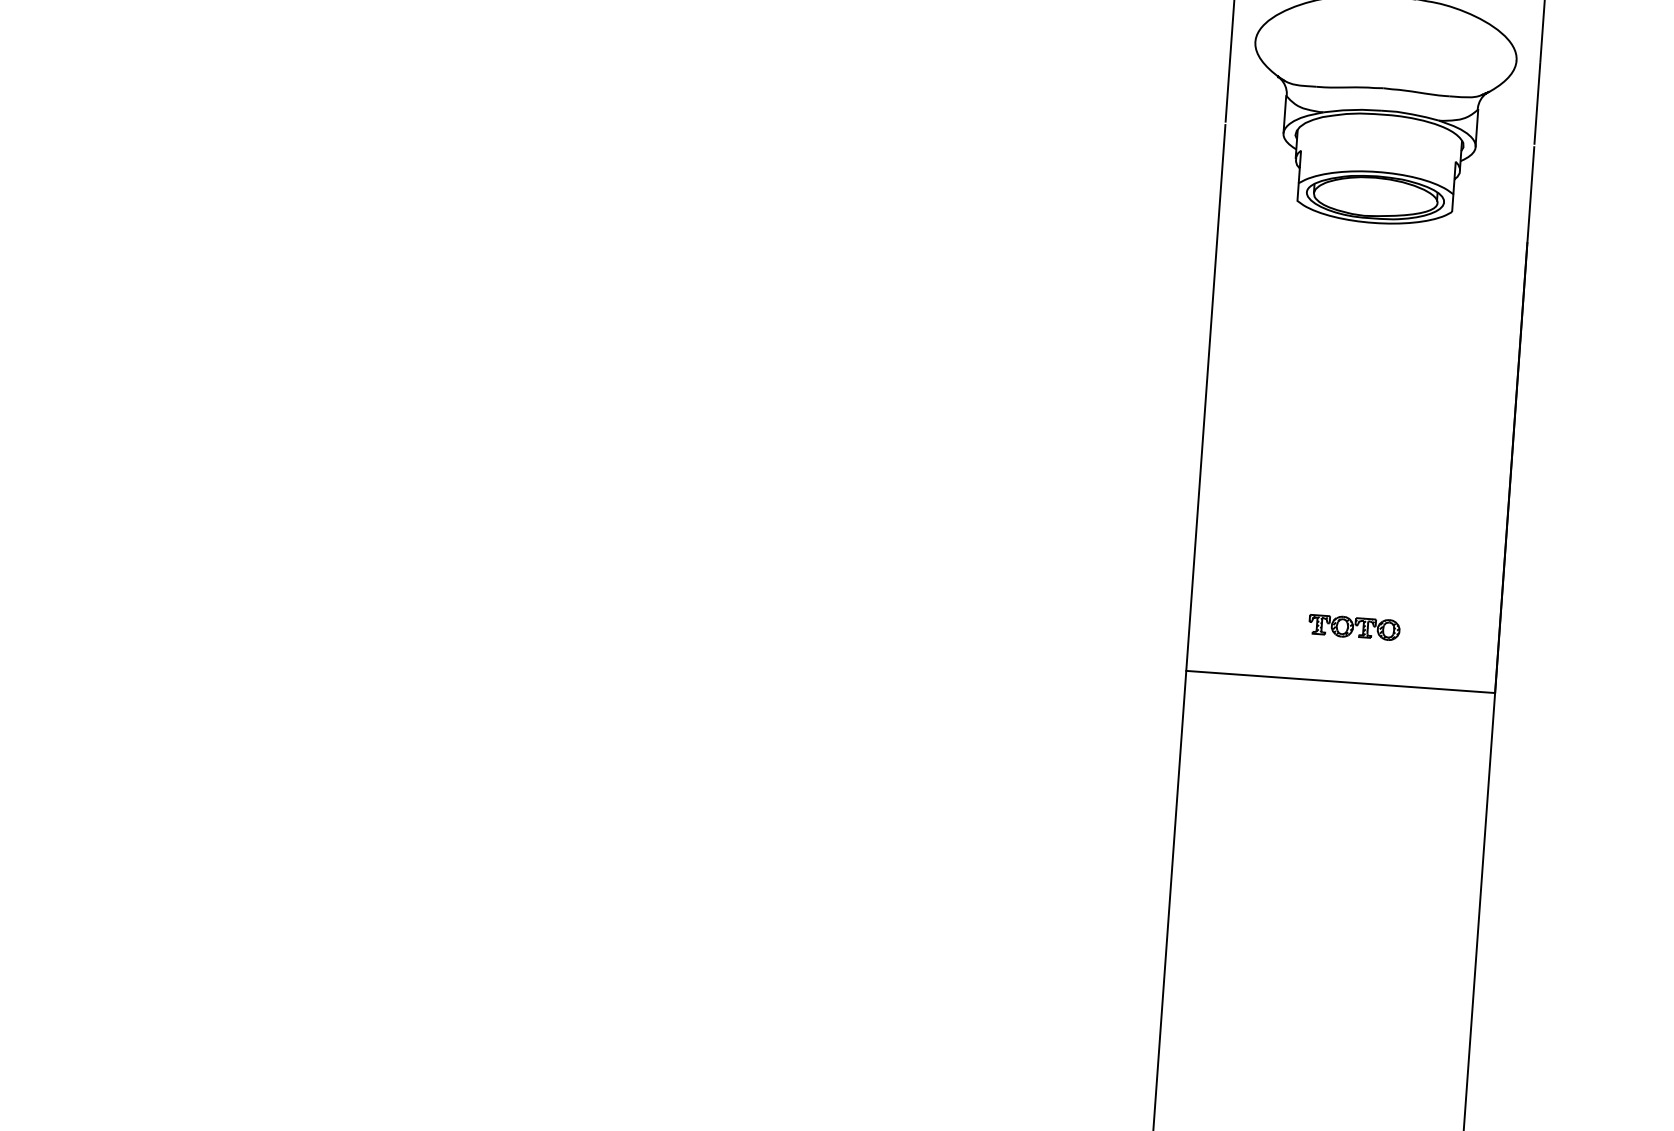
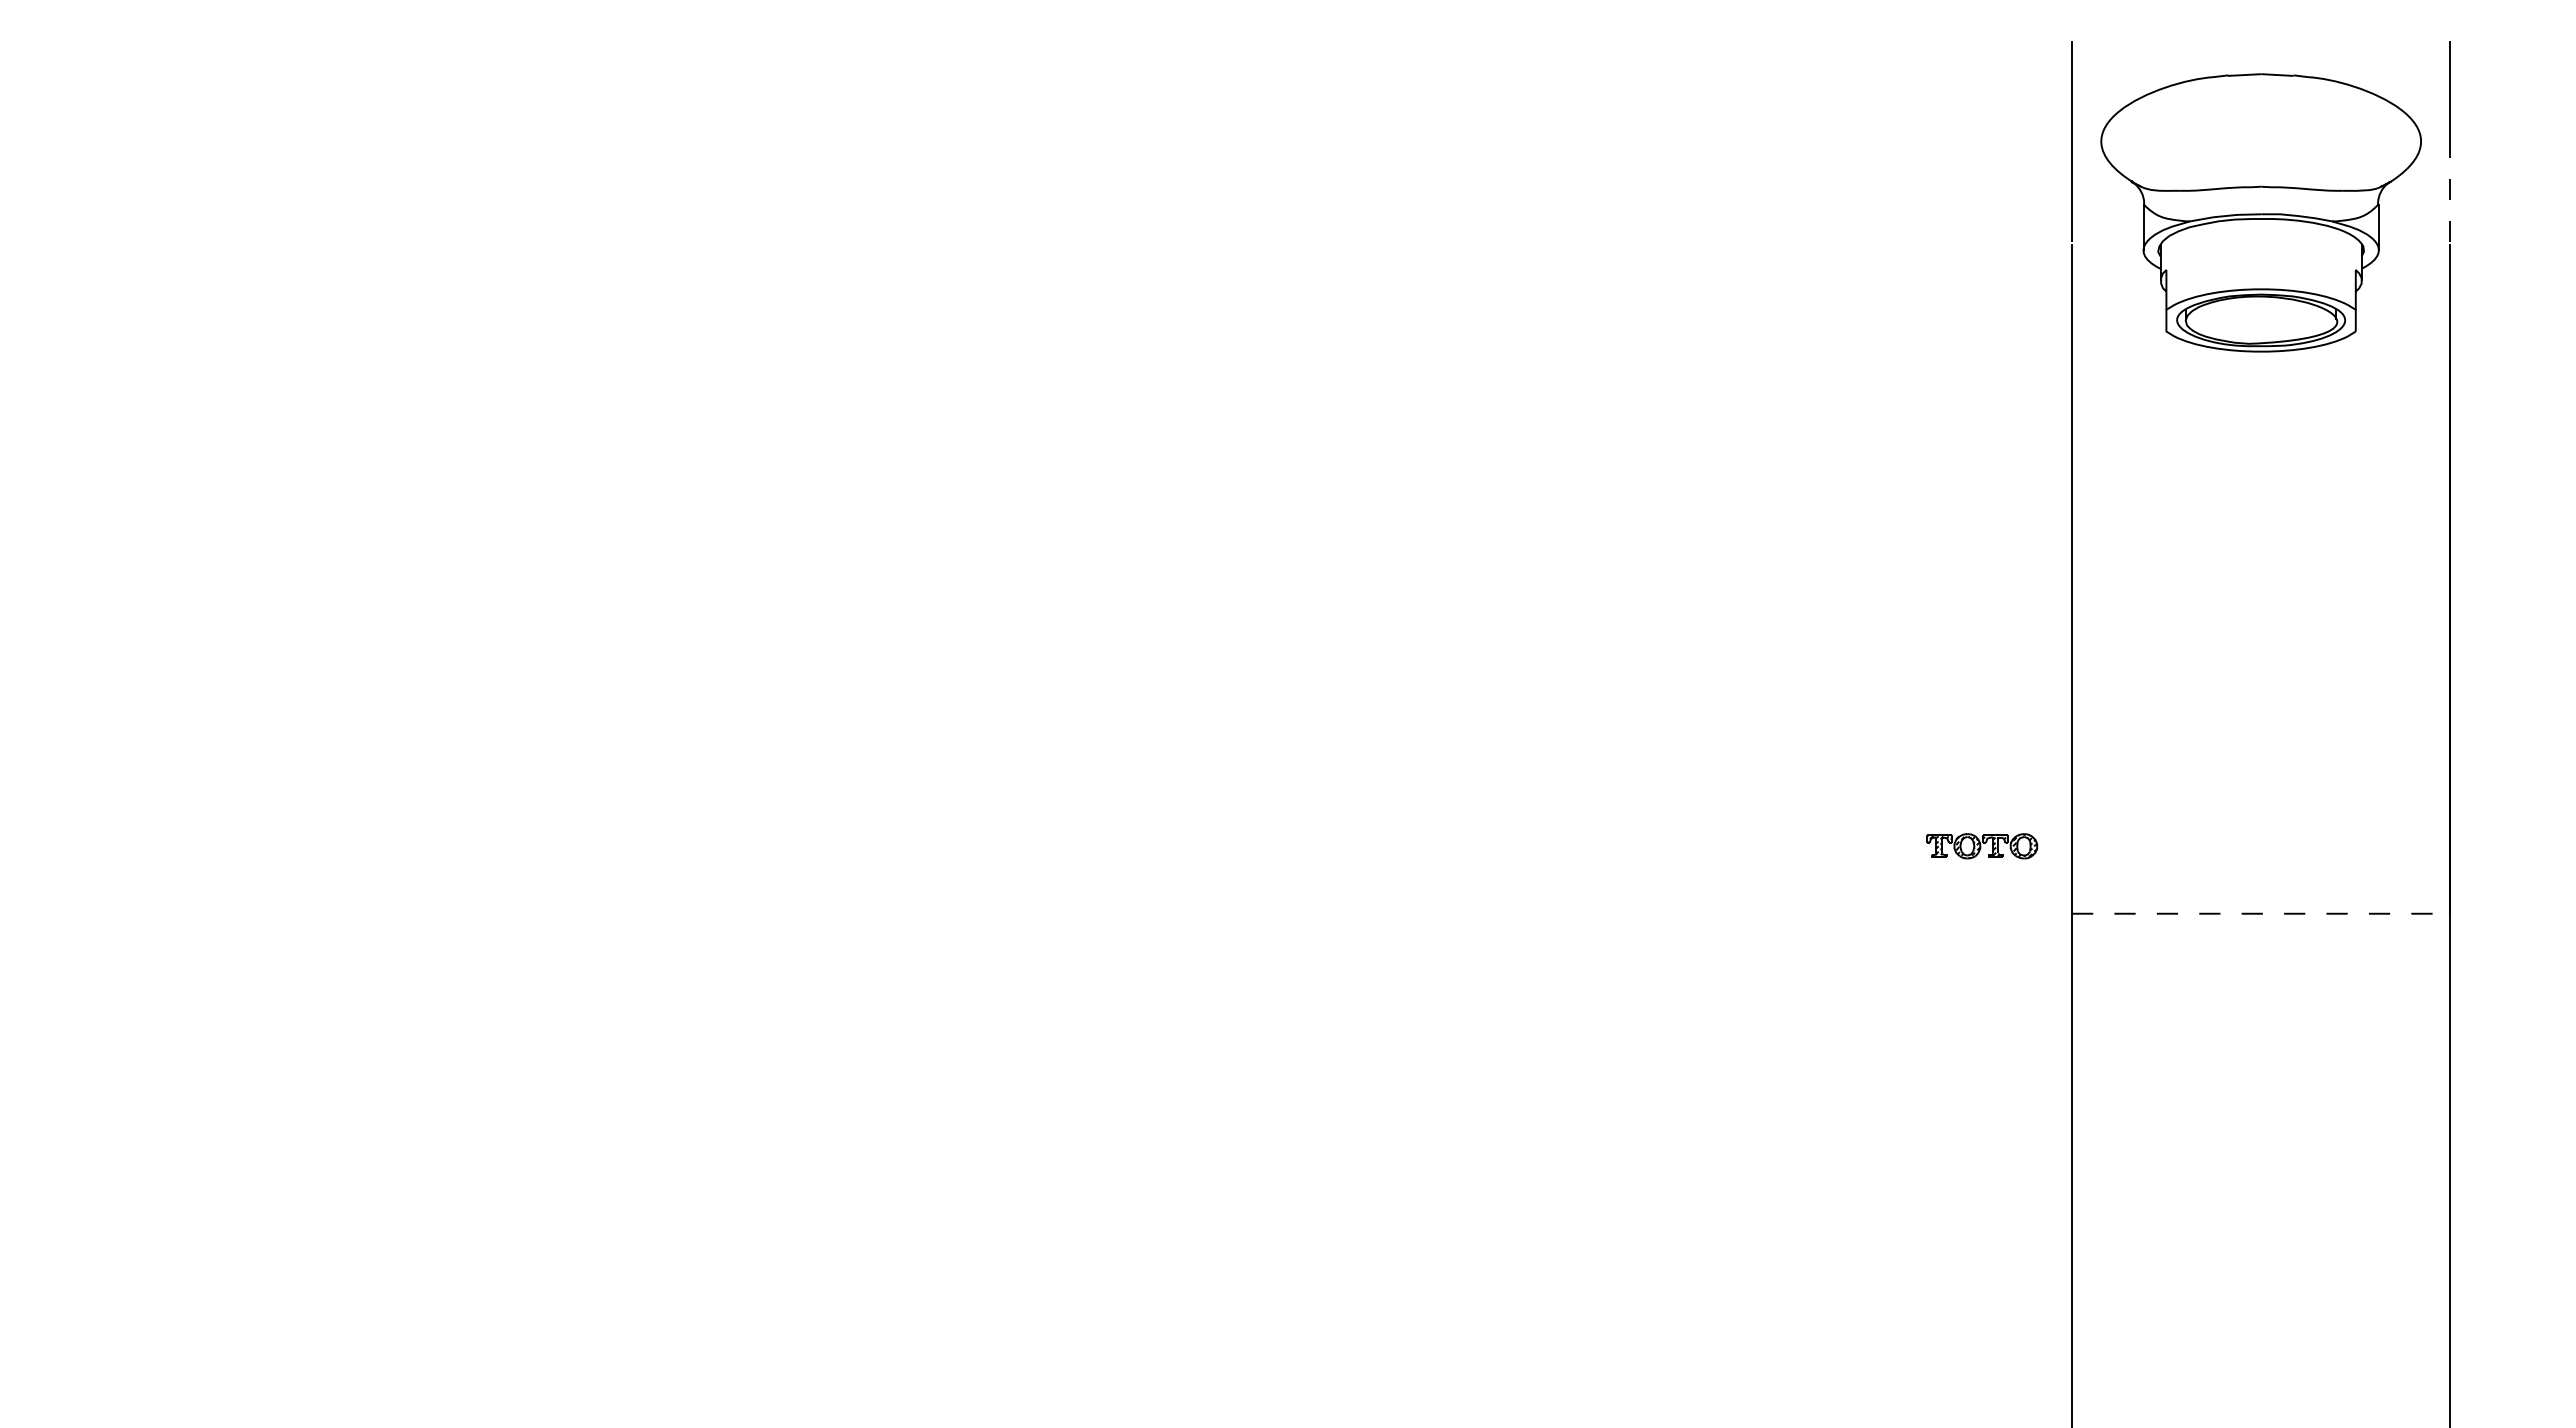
line: (1537, 103) -> (2450, 191), solid -> dashed
part: (1354, 627) -> (1982, 846), moved
line: (1341, 681) -> (2261, 913), solid -> dashed

